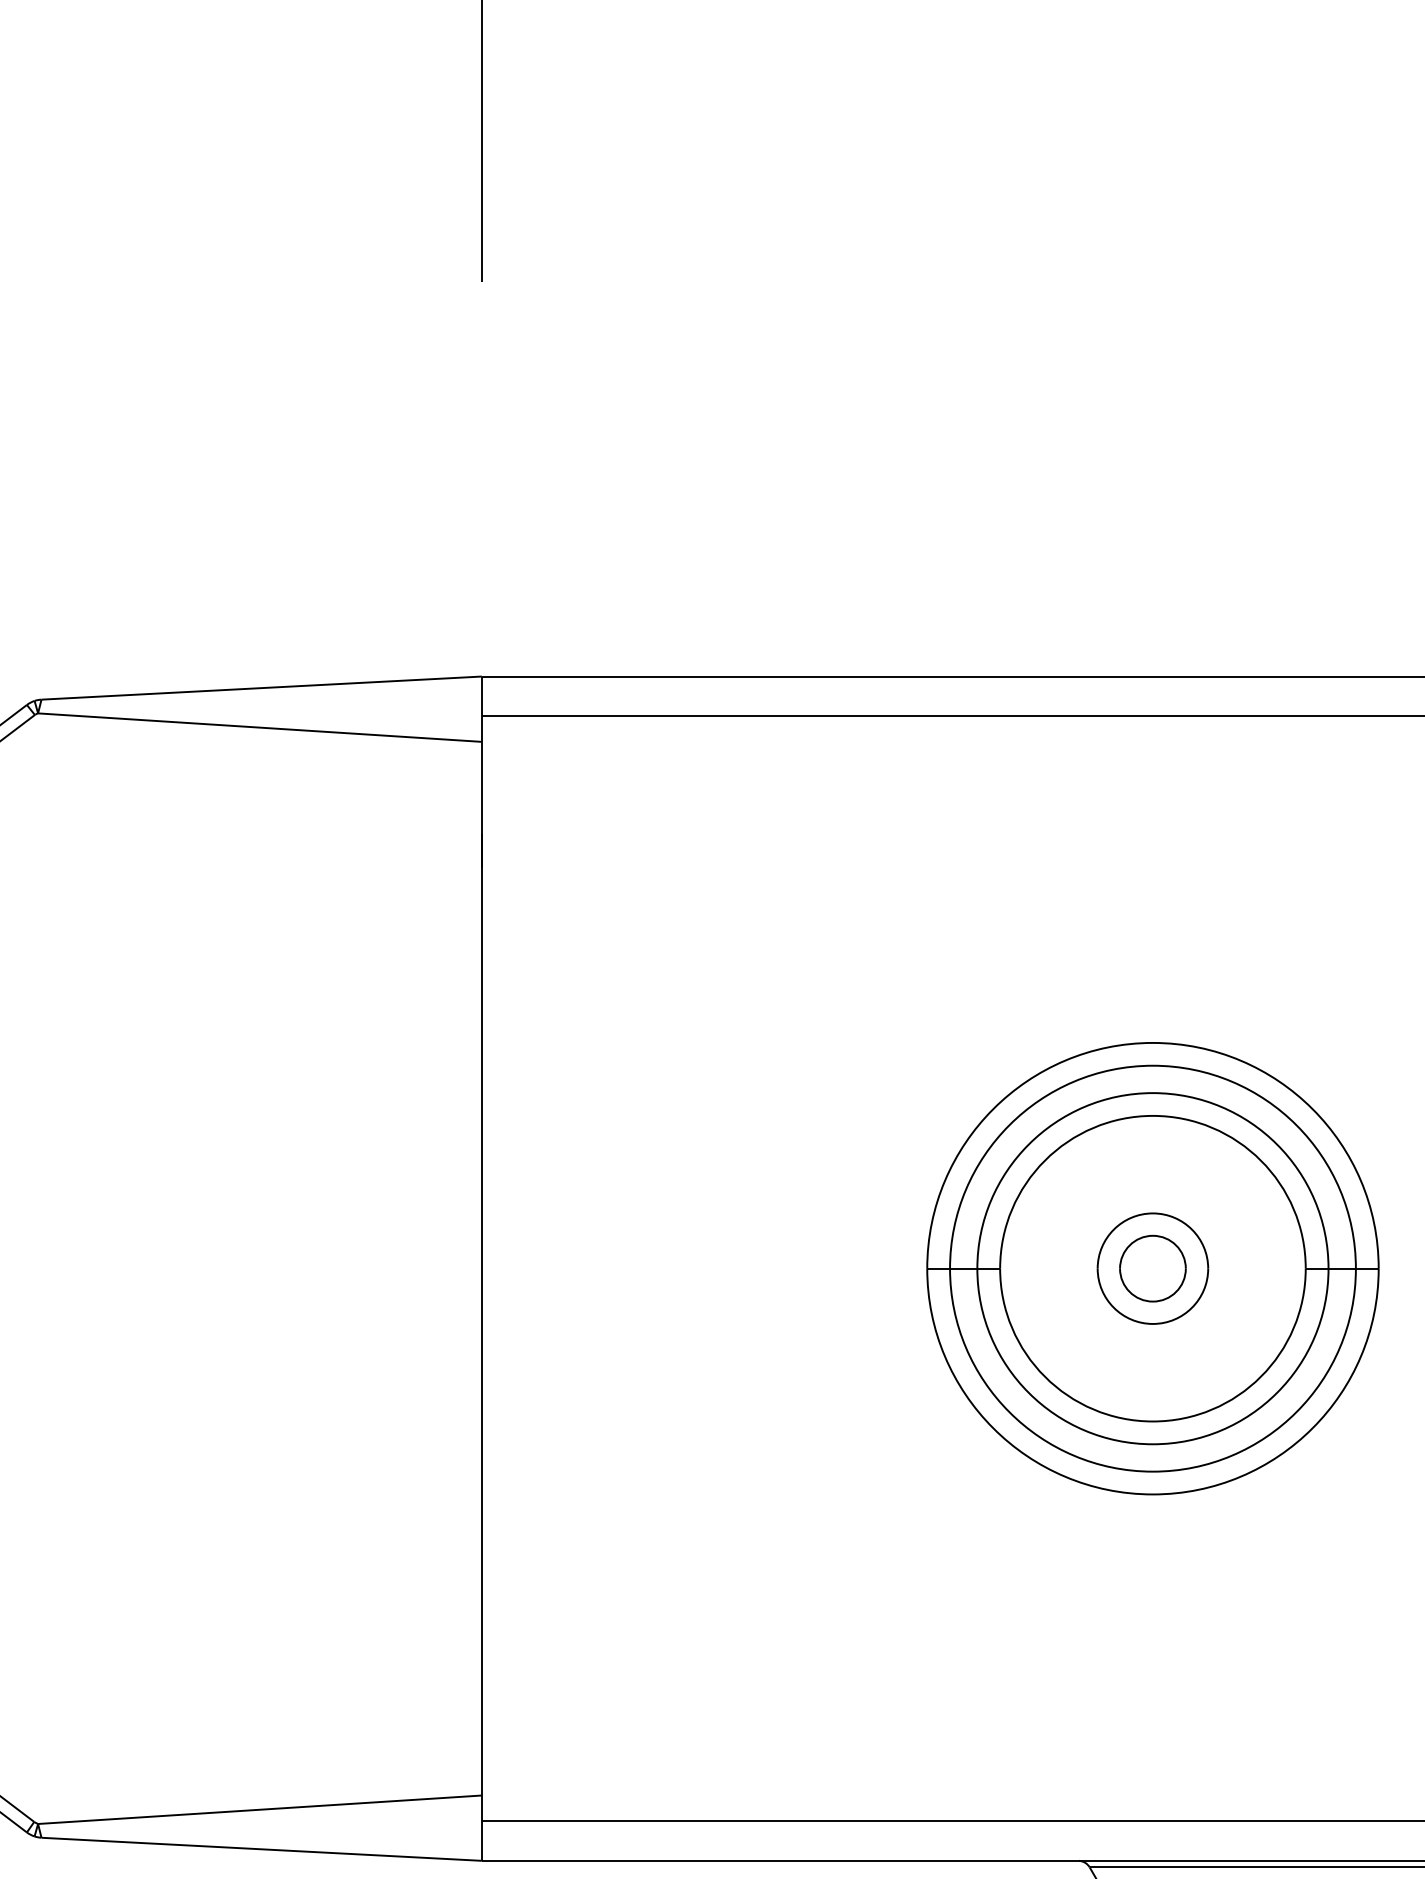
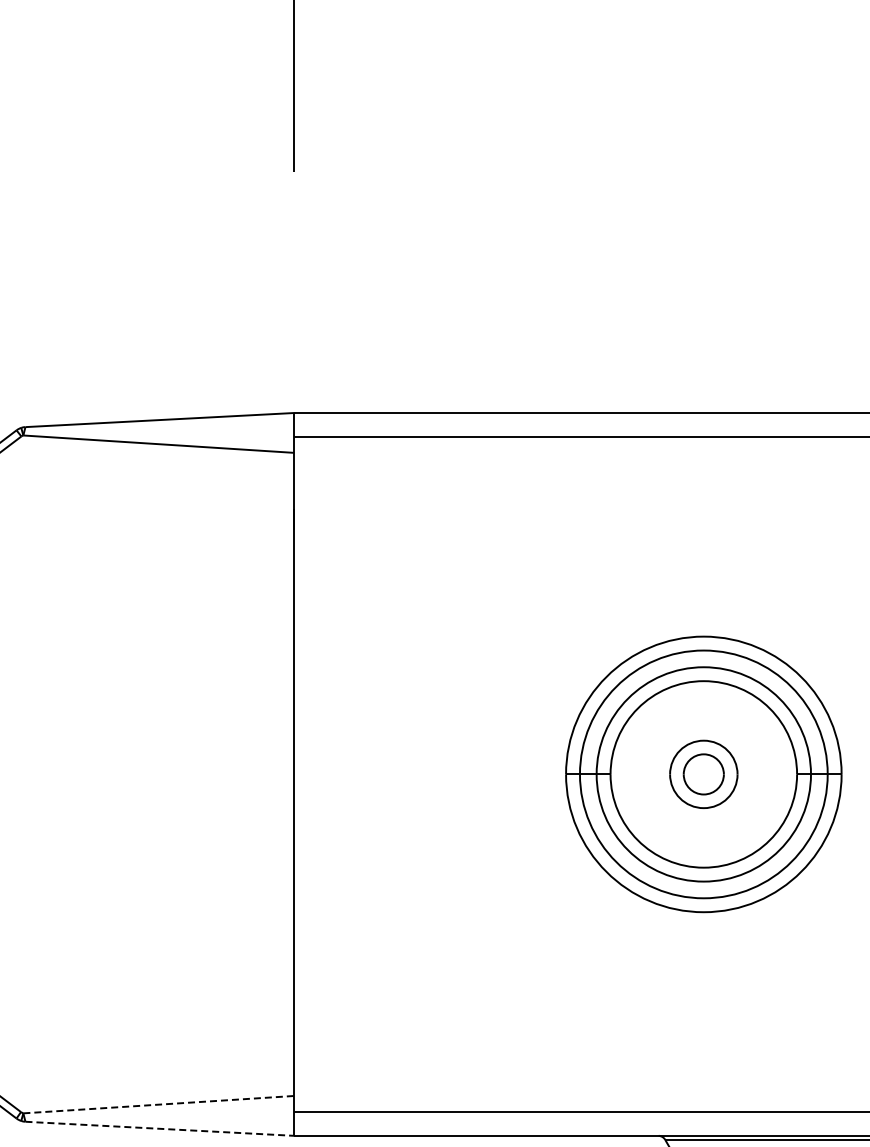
line: (259, 1809) -> (158, 1104), solid -> dashed
line: (261, 1848) -> (159, 1128), solid -> dashed

